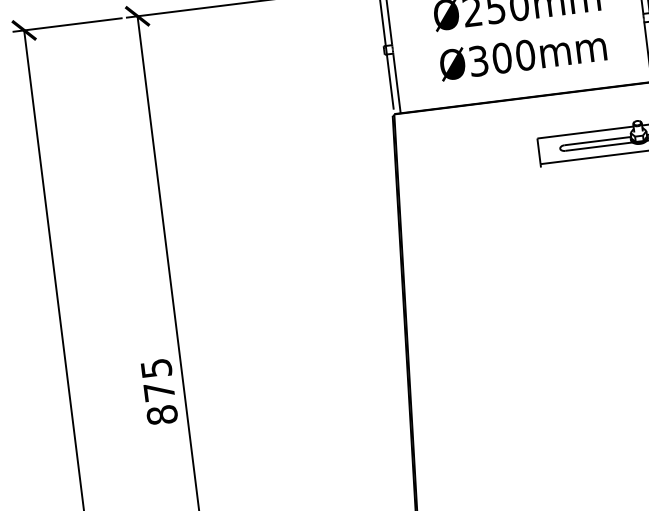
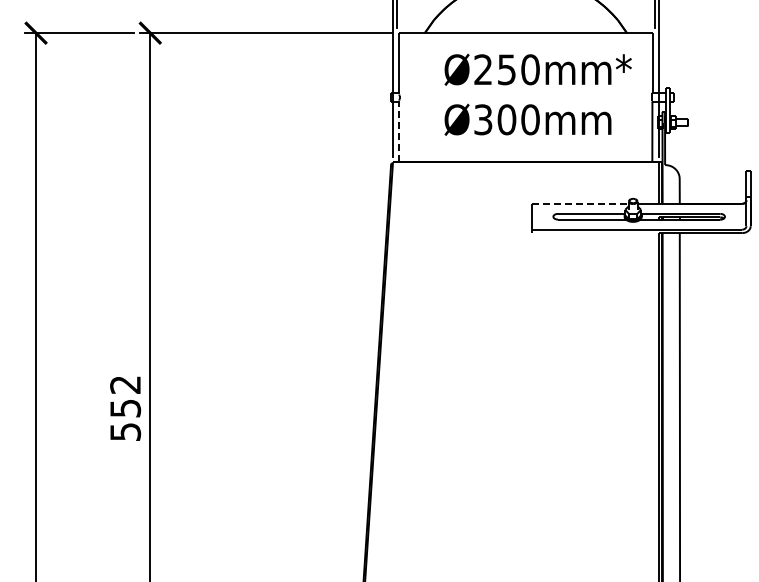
line: (397, 84) -> (399, 132), solid -> dashed
line: (585, 132) -> (580, 203), solid -> dashed
text: (159, 391) -> (125, 408), 875 -> 552

